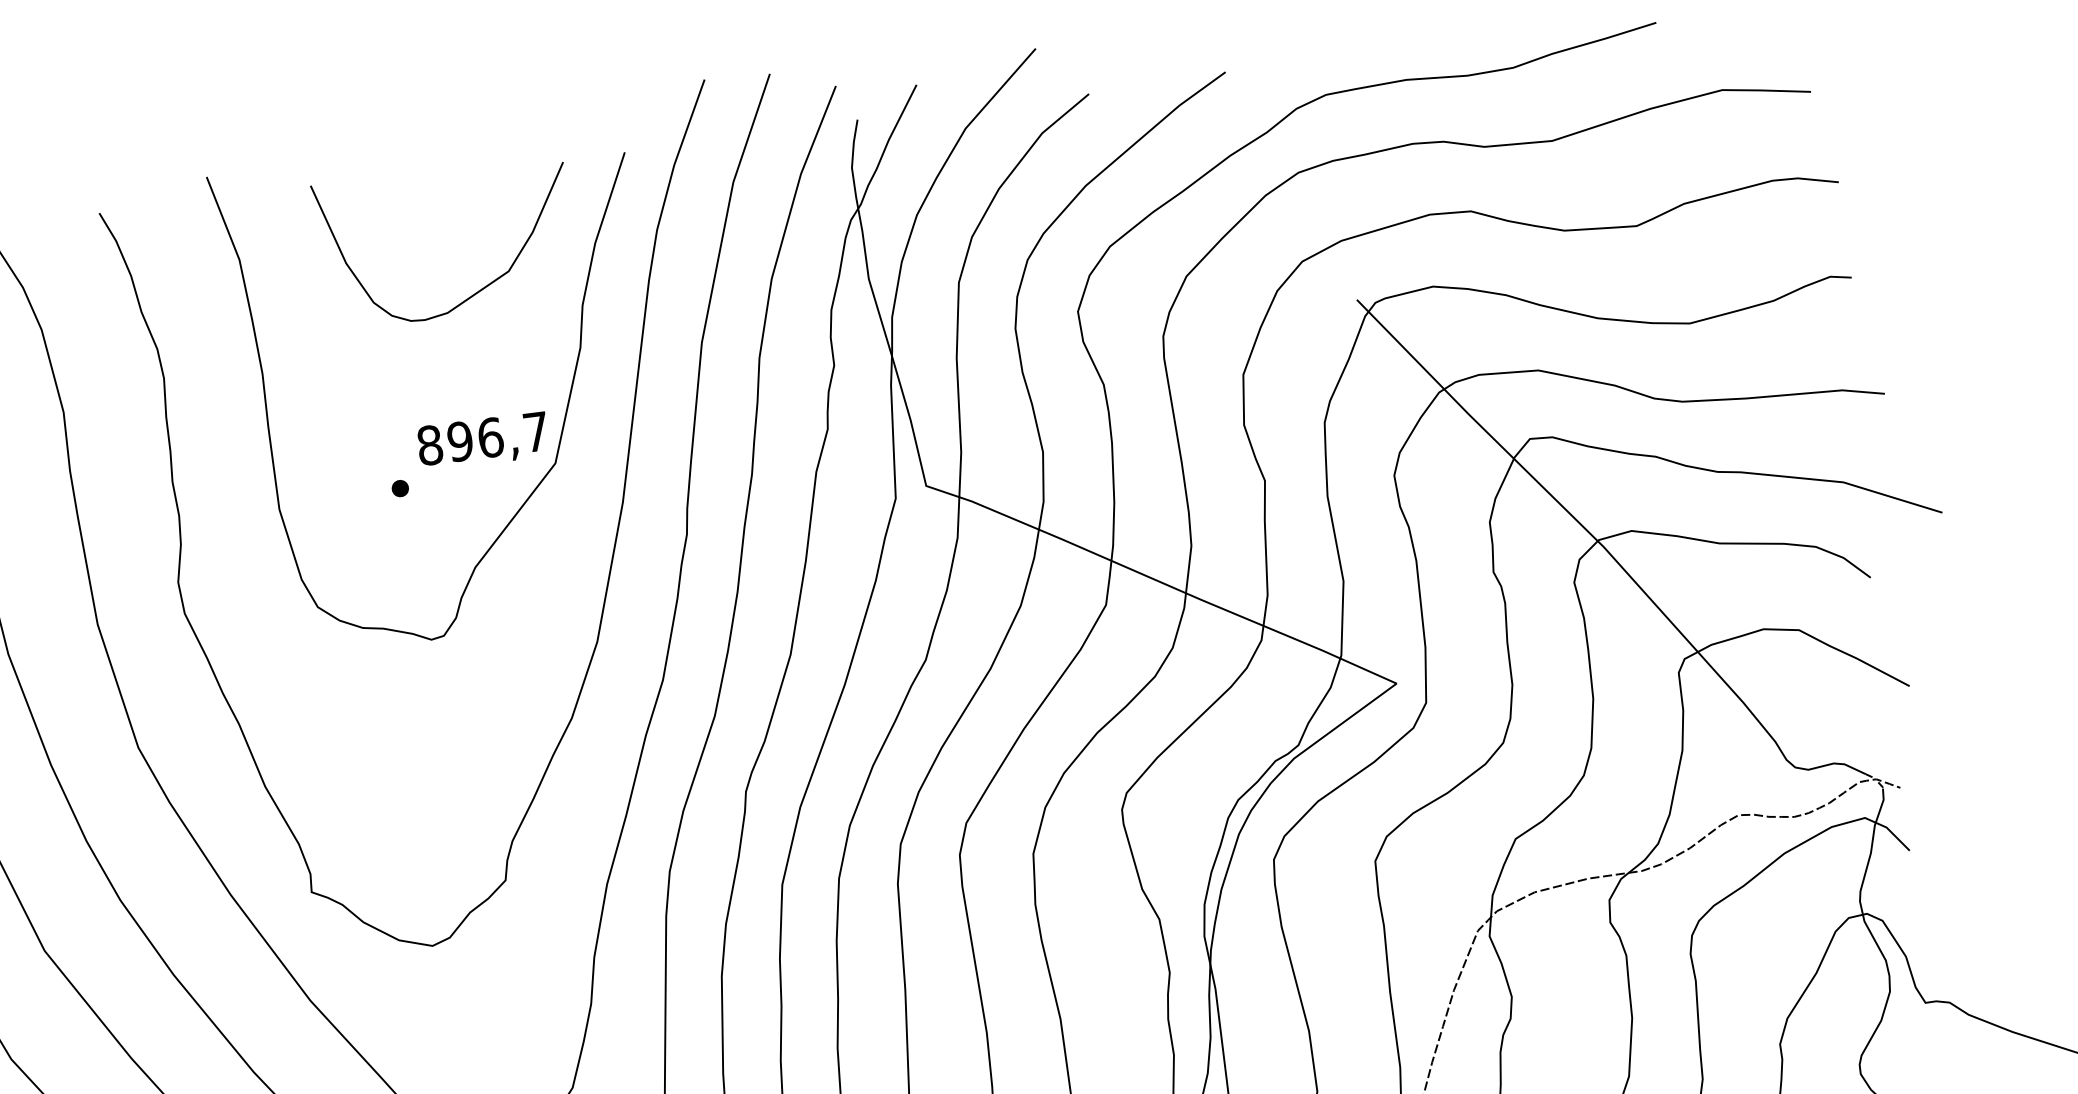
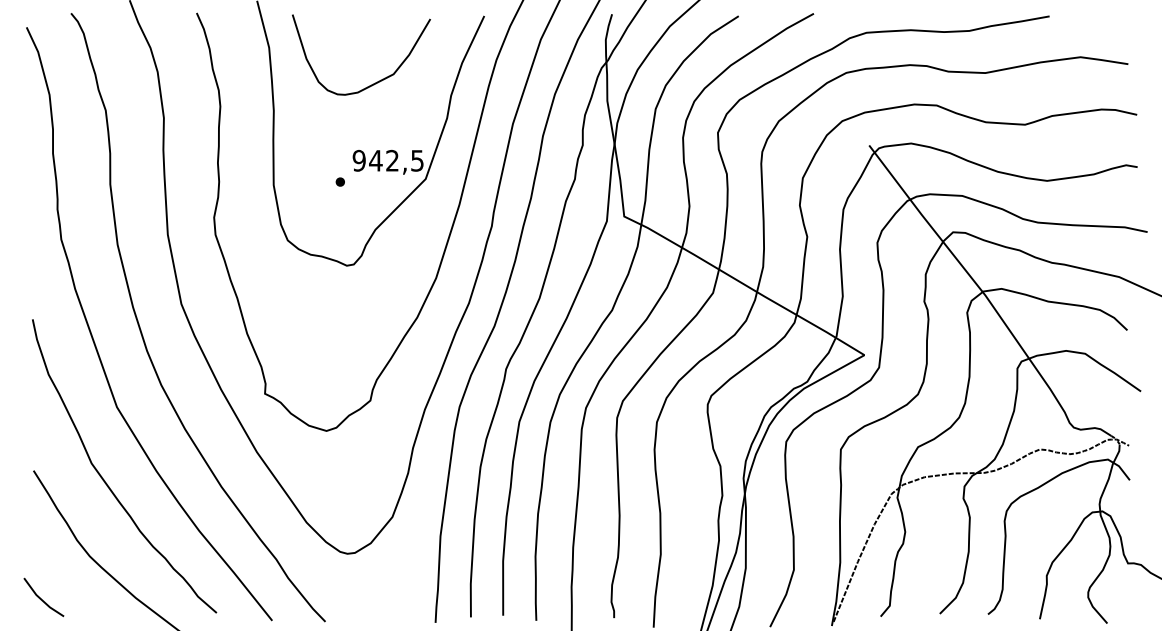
curve: (477, 290) -> (375, 82), moved
text: (481, 438) -> (387, 160), 896,7 -> 942,5

